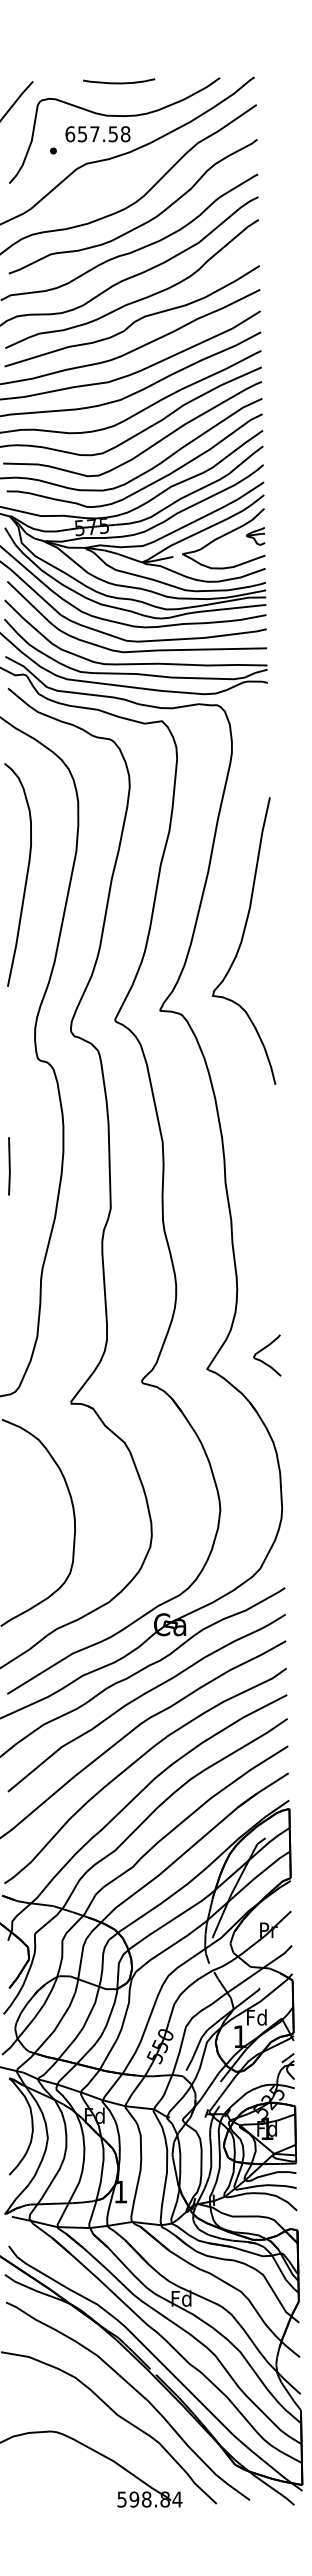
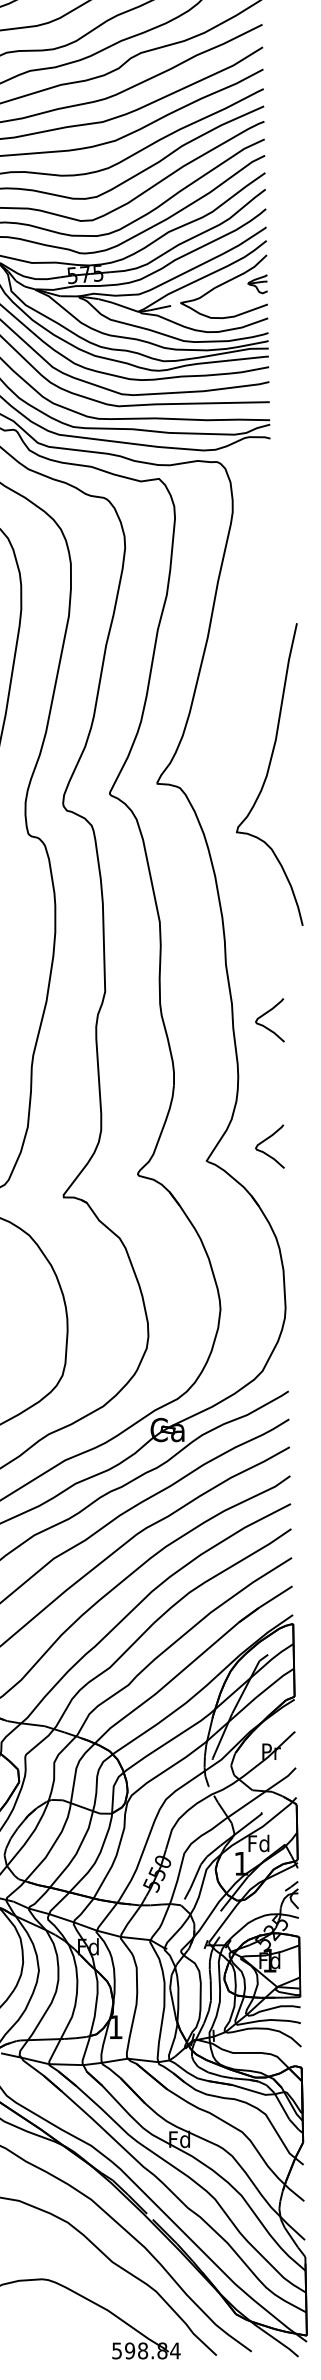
curve: (242, 940) -> (268, 773), moved
curve: (264, 1229) -> (267, 1013), added

